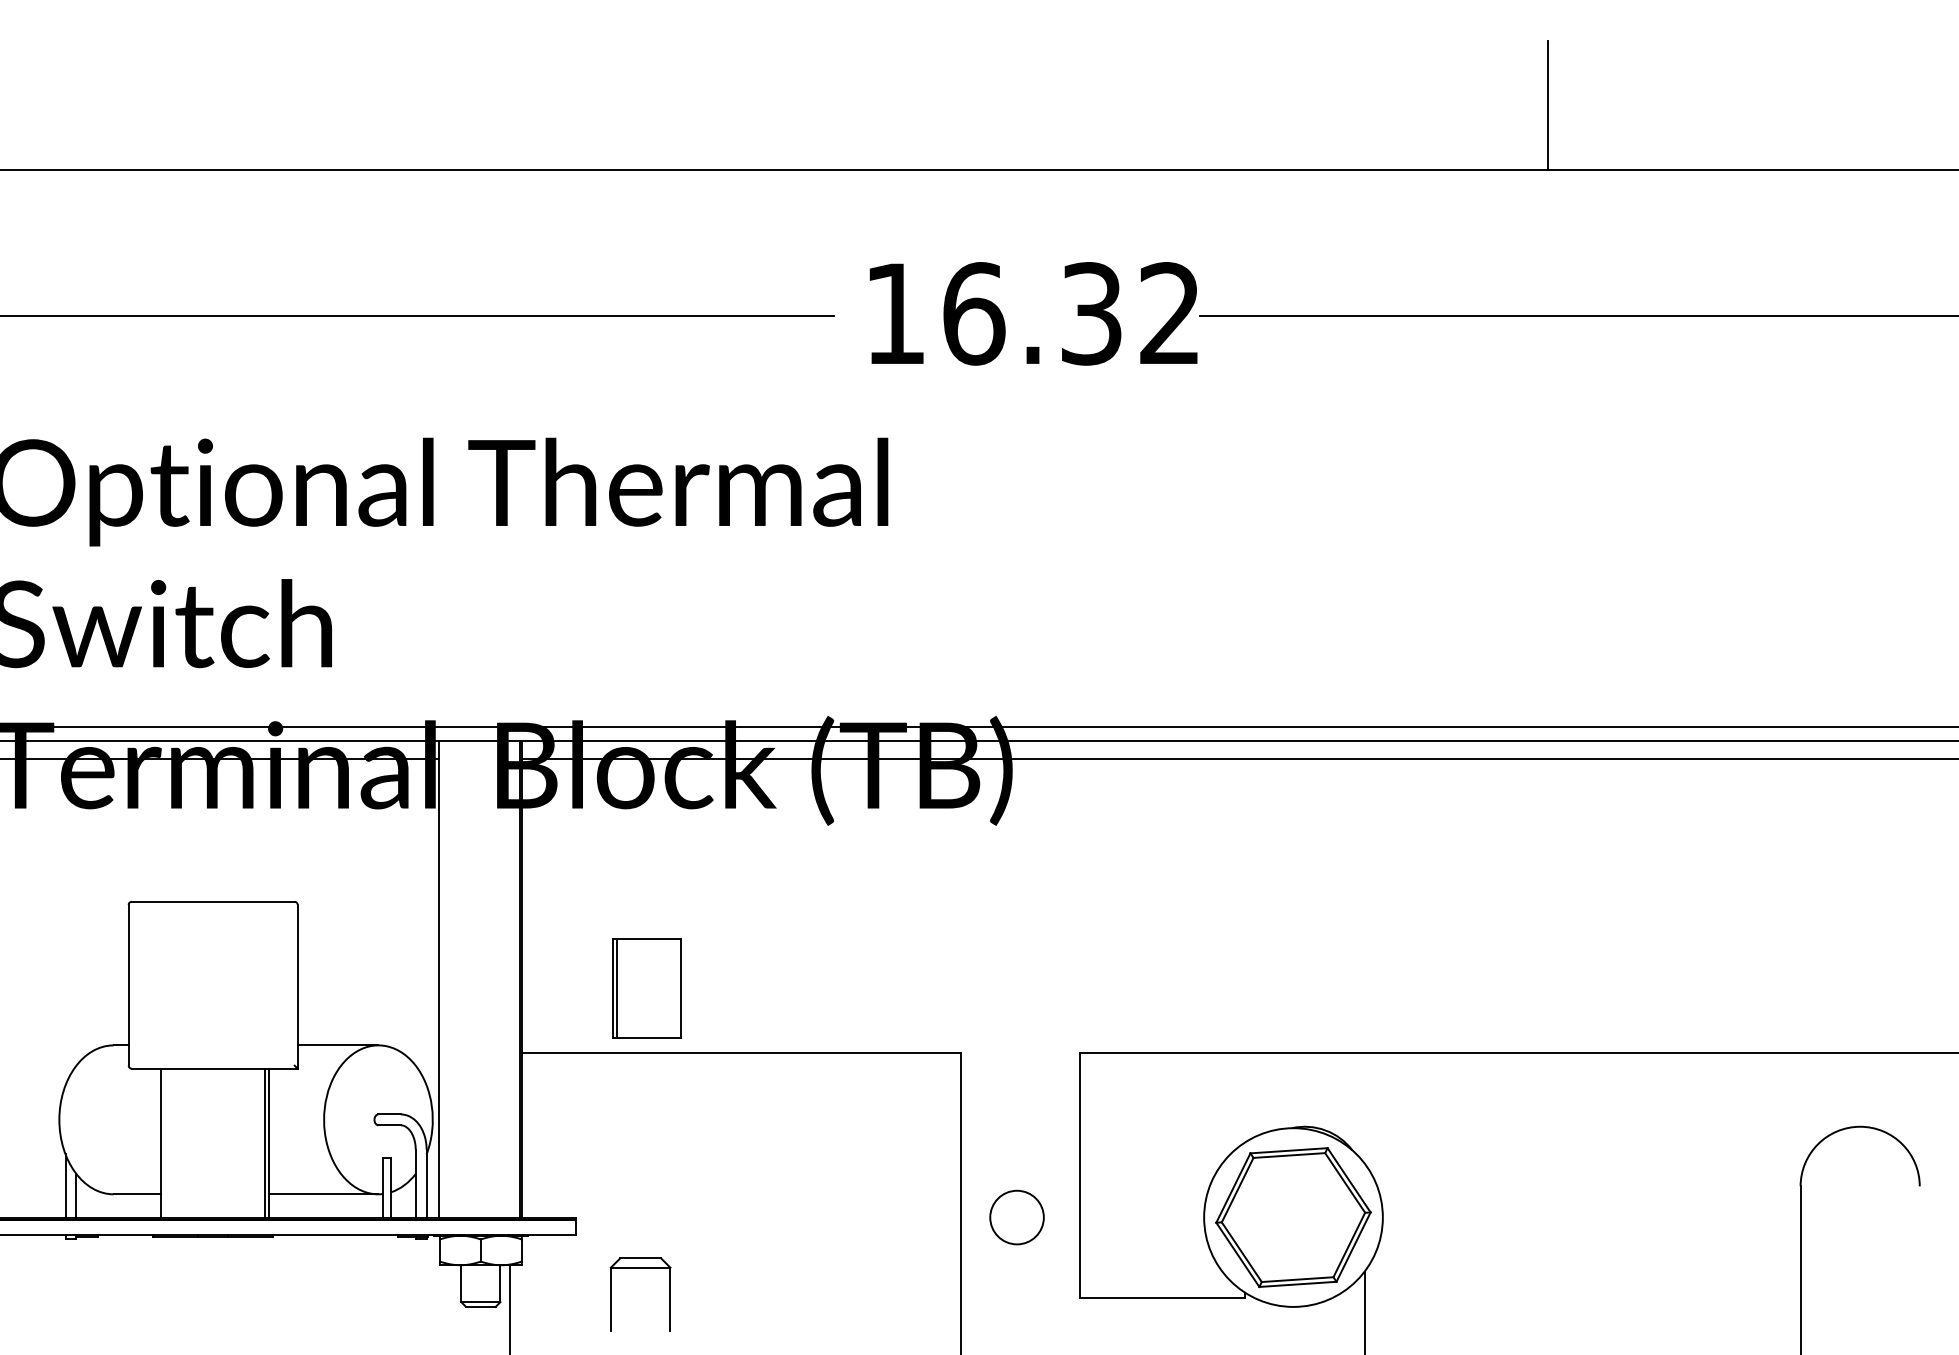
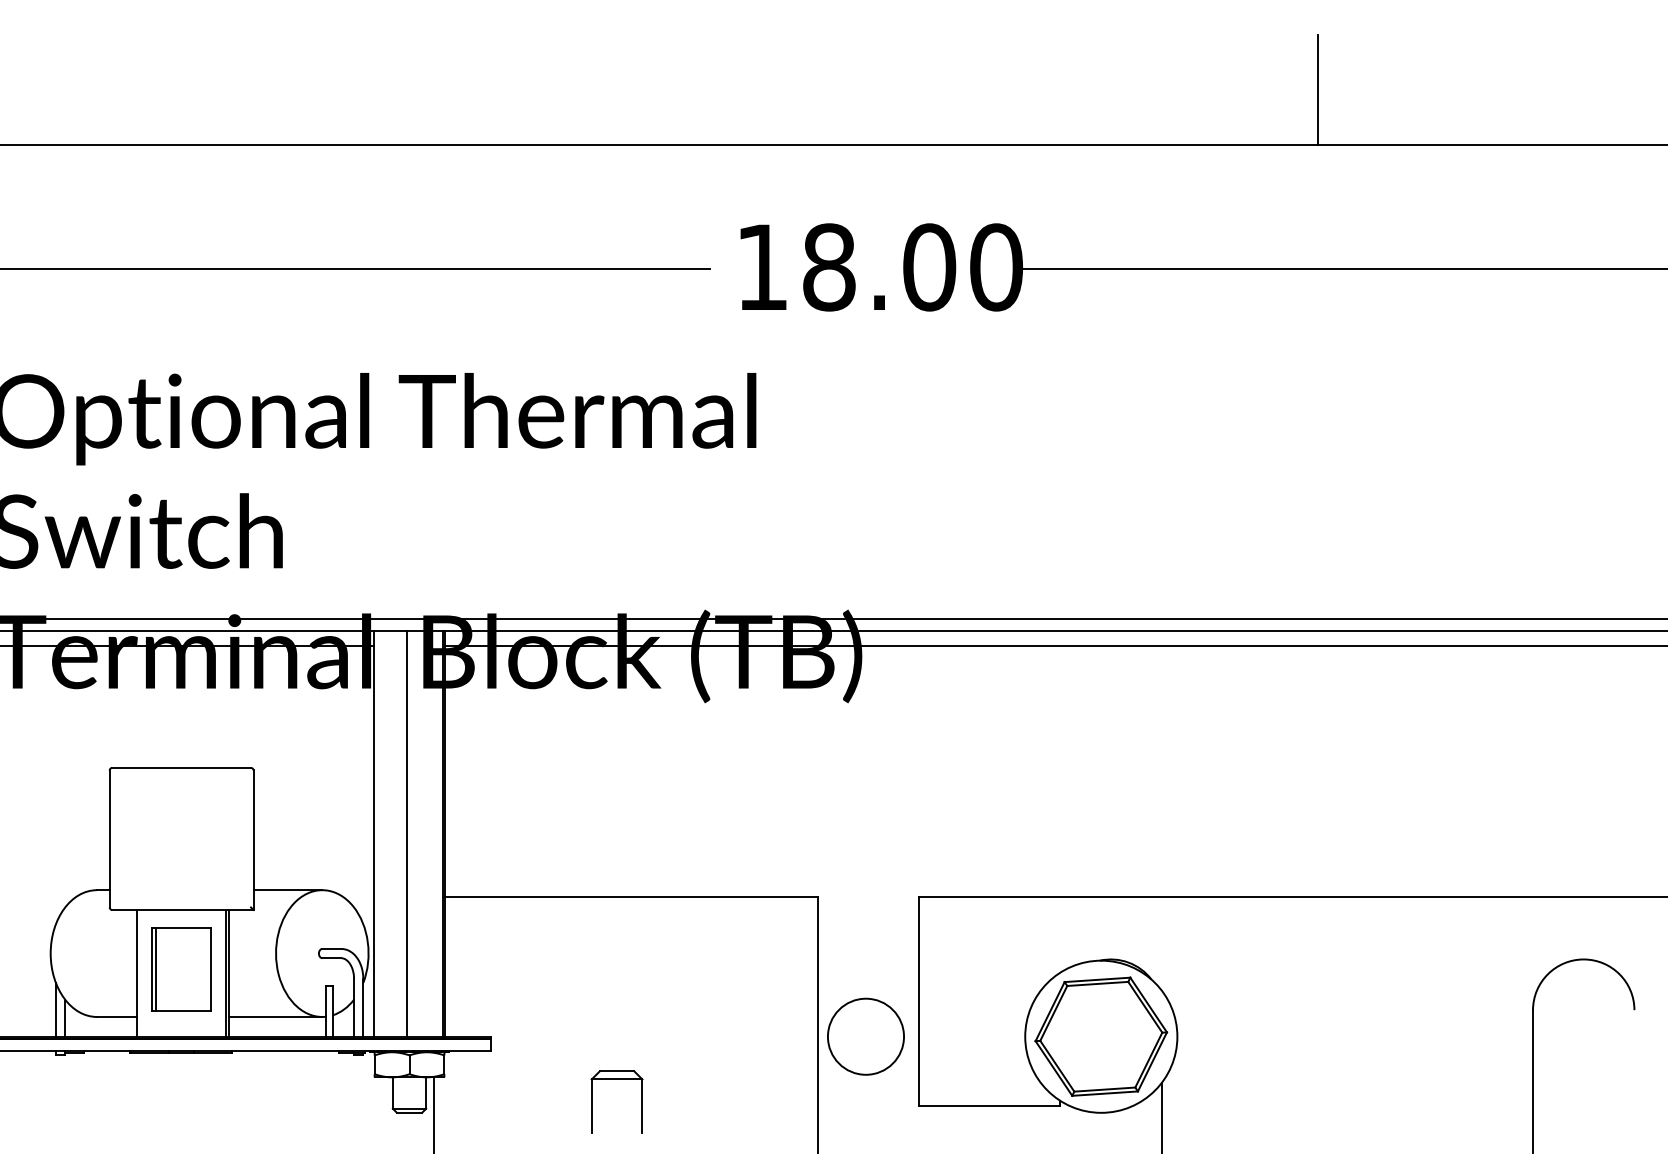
text: (1072, 313) -> (913, 267), 16.32 -> 18.00
line: (478, 978) -> (407, 833), added
part: (646, 988) -> (181, 969), moved
circle: (1016, 1217) -> (865, 1036), size x1.67
part: (640, 1268) -> (616, 1080), moved

